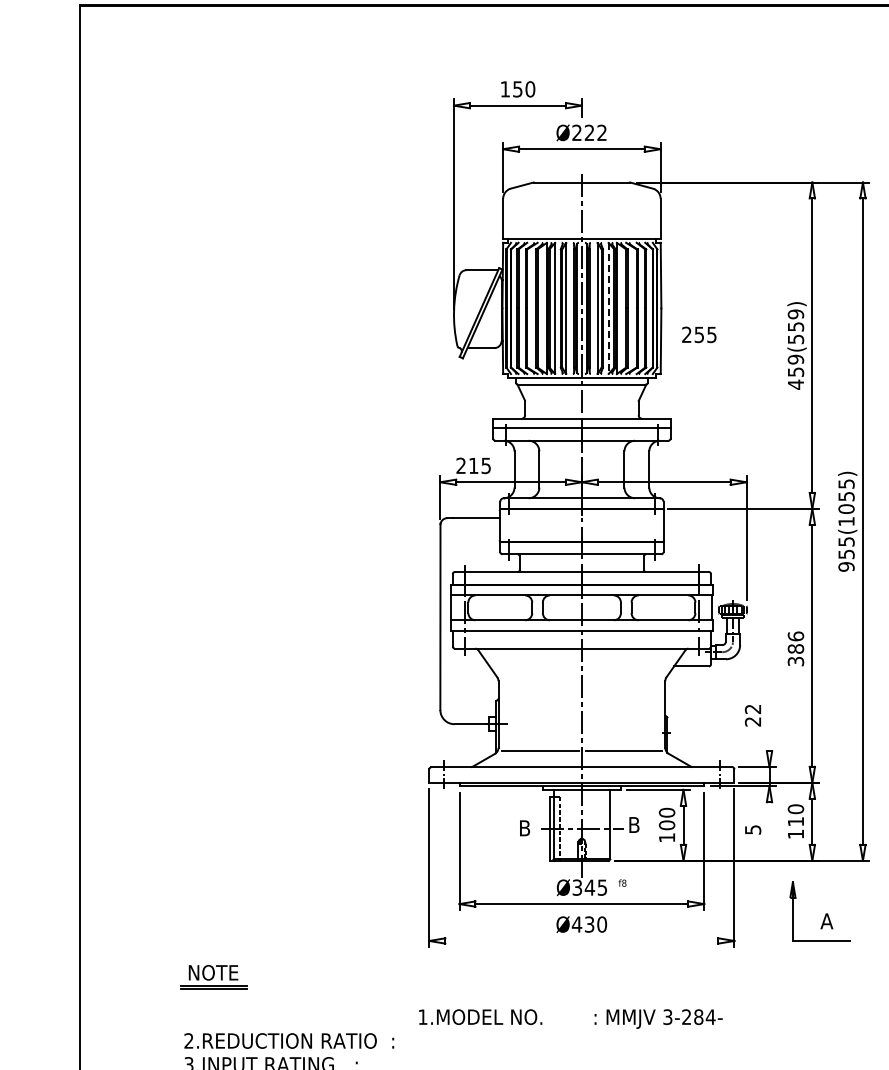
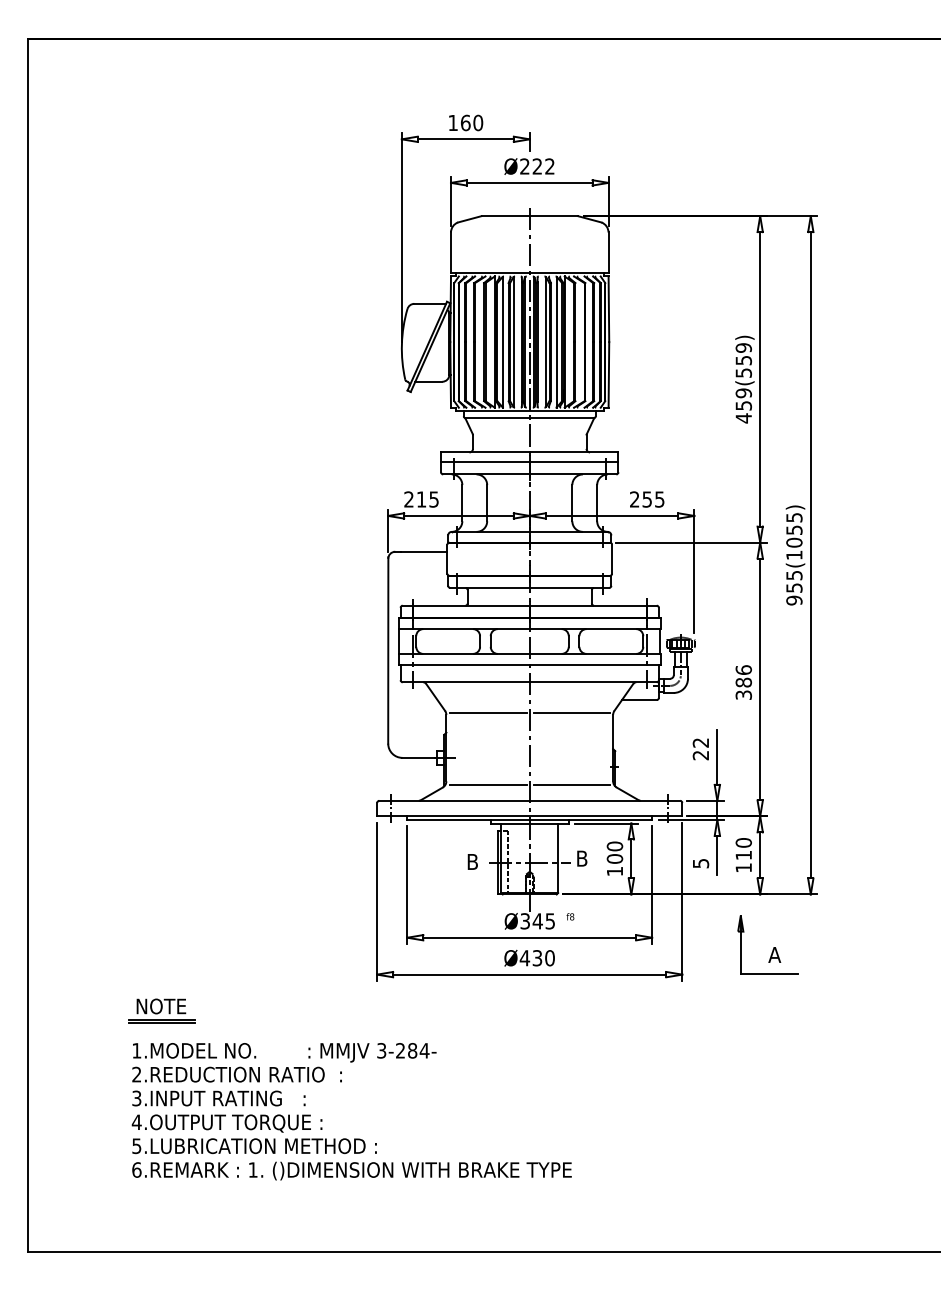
text: (517, 88) -> (465, 122), 150 -> 160
line: (608, 308) -> (556, 342), dashed -> solid
text: (699, 334) -> (647, 499), moved
line: (539, 678) -> (487, 712), added
line: (623, 678) -> (571, 712), added
line: (769, 722) -> (717, 756), added
line: (769, 821) -> (717, 855), added
line: (581, 940) -> (529, 974), added
text: (570, 1018) -> (284, 1052), moved

